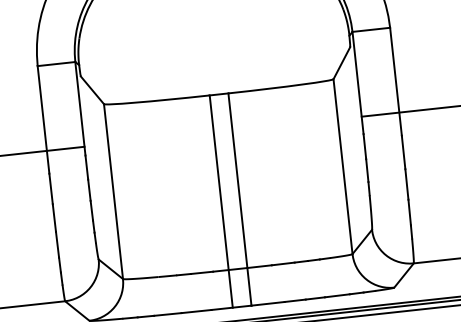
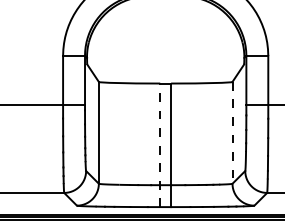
line: (342, 166) -> (232, 132), solid -> dashed
line: (221, 201) -> (160, 145), solid -> dashed

